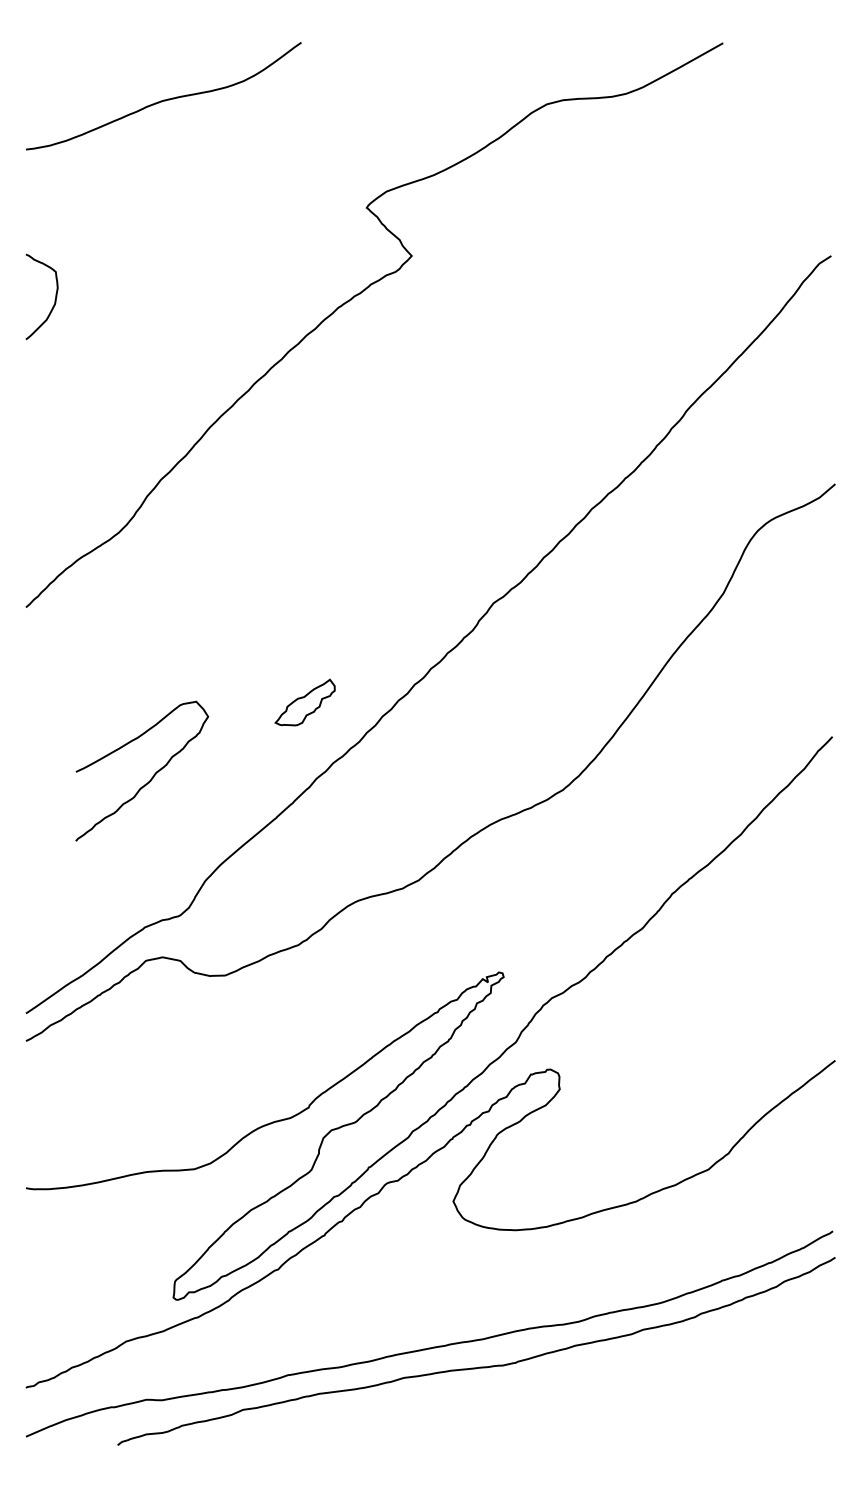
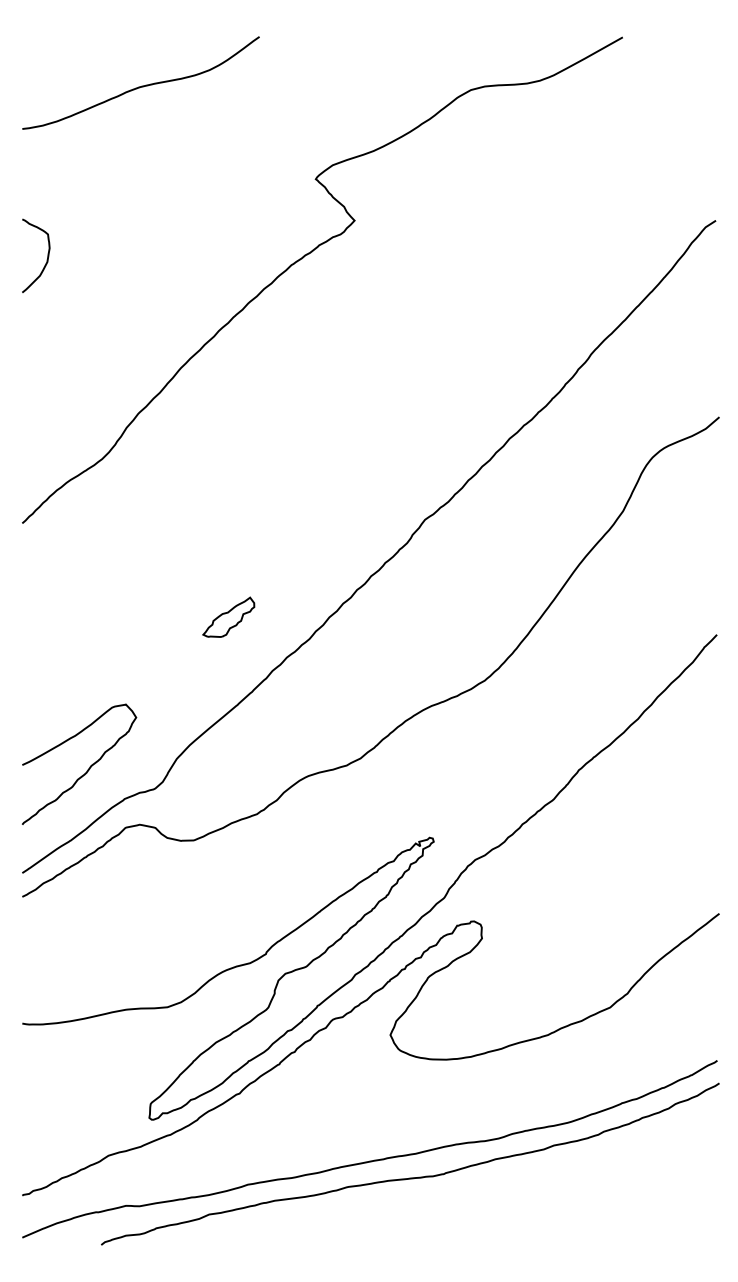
part: (304, 701) -> (228, 616), moved
curve: (151, 777) -> (87, 769), moved

